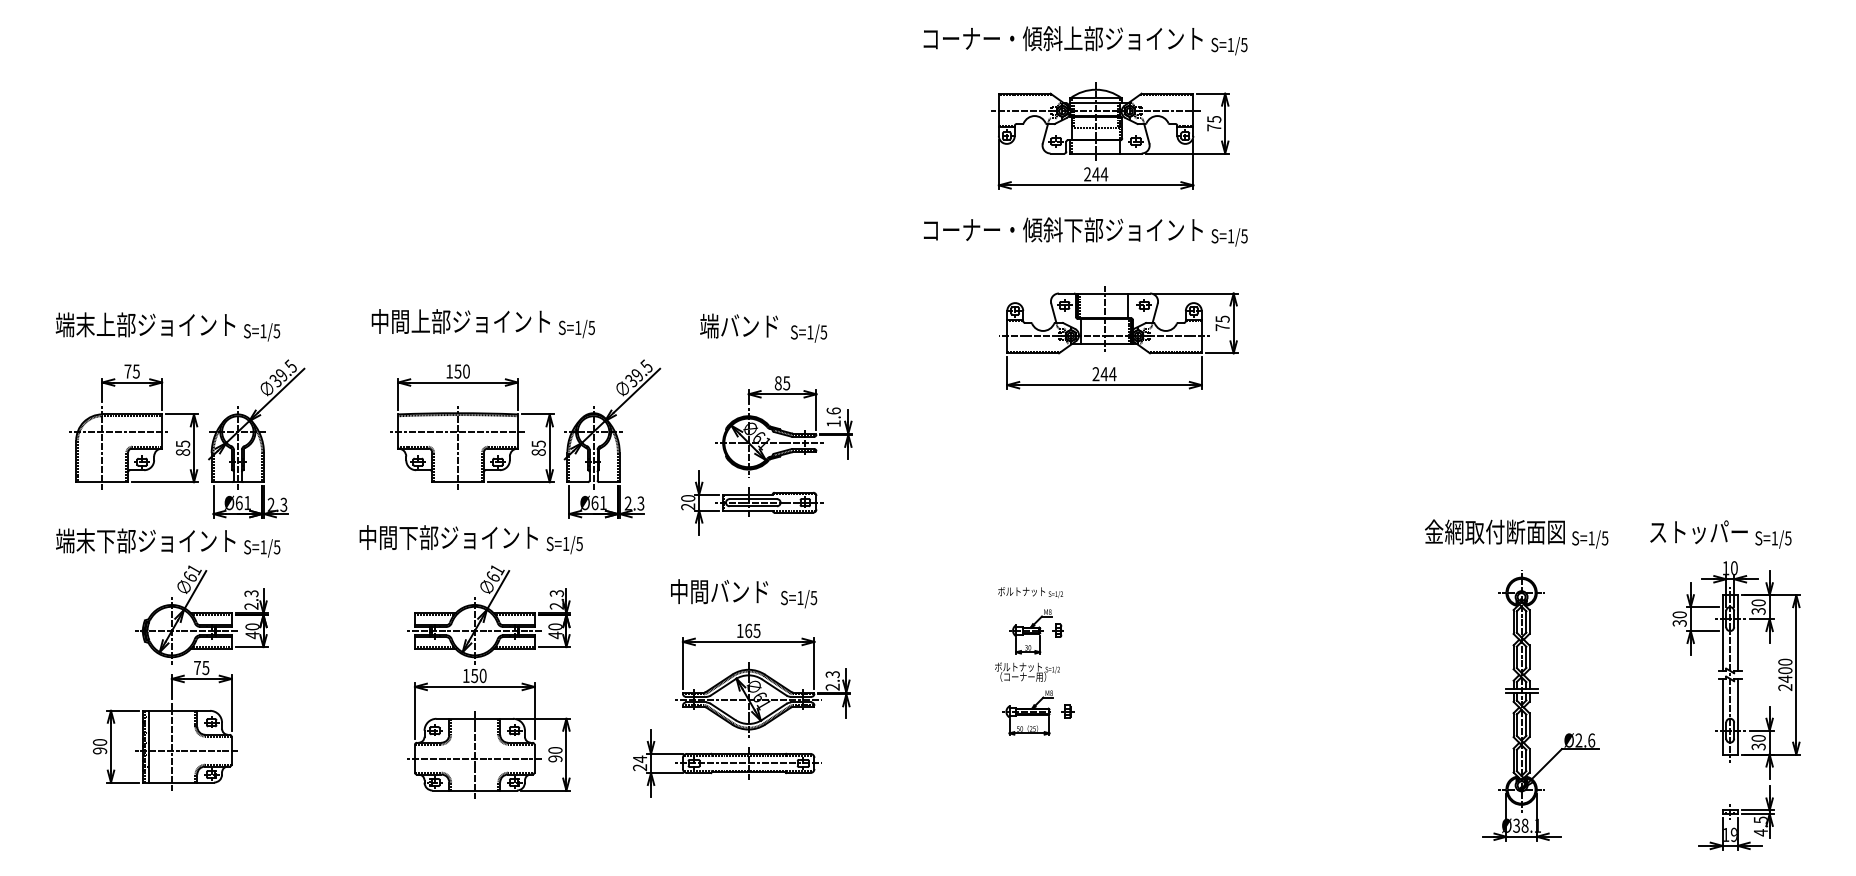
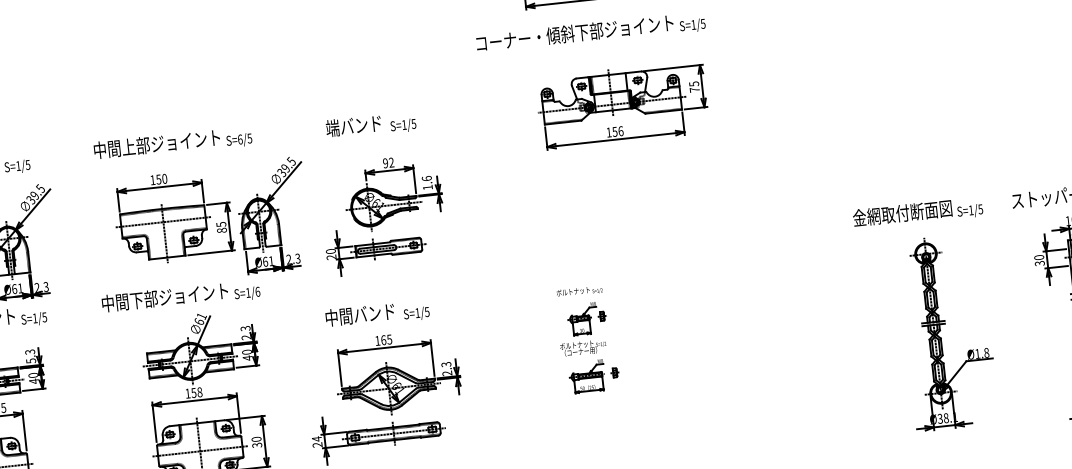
text: (578, 327) -> (240, 139), S=1/5 -> S=6/5
text: (1104, 374) -> (615, 132), 244 -> 156
text: (782, 383) -> (388, 163), 85 -> 92
text: (579, 543) -> (257, 291), S=1/5 -> S=1/6
text: (251, 606) -> (31, 361), 2.3 -> 5.3
text: (482, 675) -> (199, 392), 150 -> 158
text: (1585, 740) -> (982, 353), Ø2.6 -> Ø1.8
text: (555, 758) -> (257, 445), 90 -> 30

